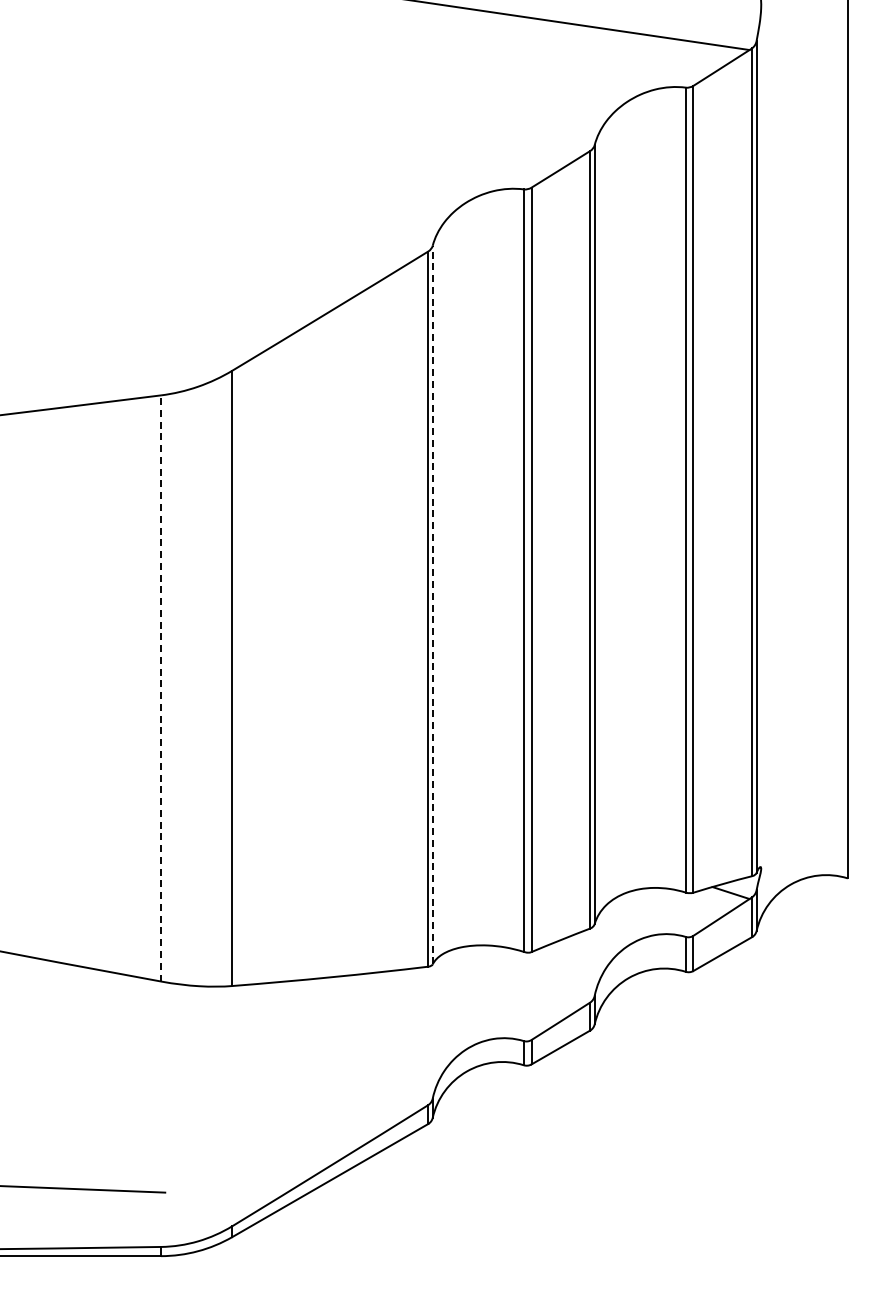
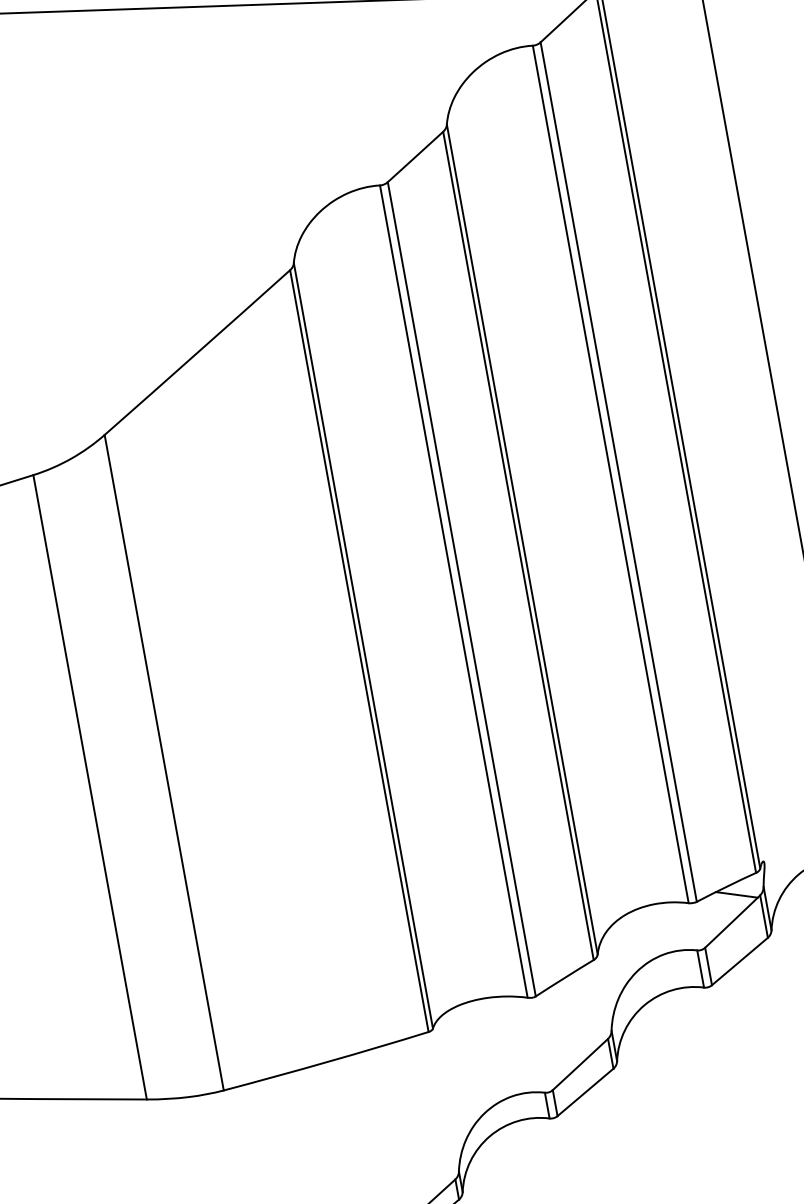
line: (432, 604) -> (363, 645), dashed -> solid
line: (161, 687) -> (90, 786), dashed -> solid

